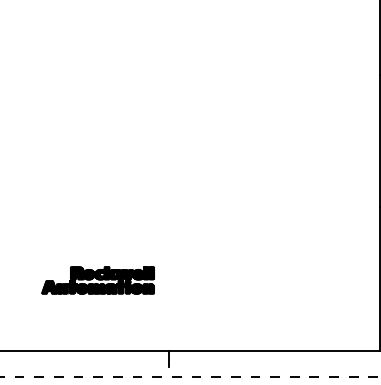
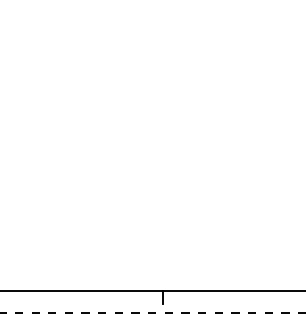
part: (97, 280) -> (101, 231), removed

